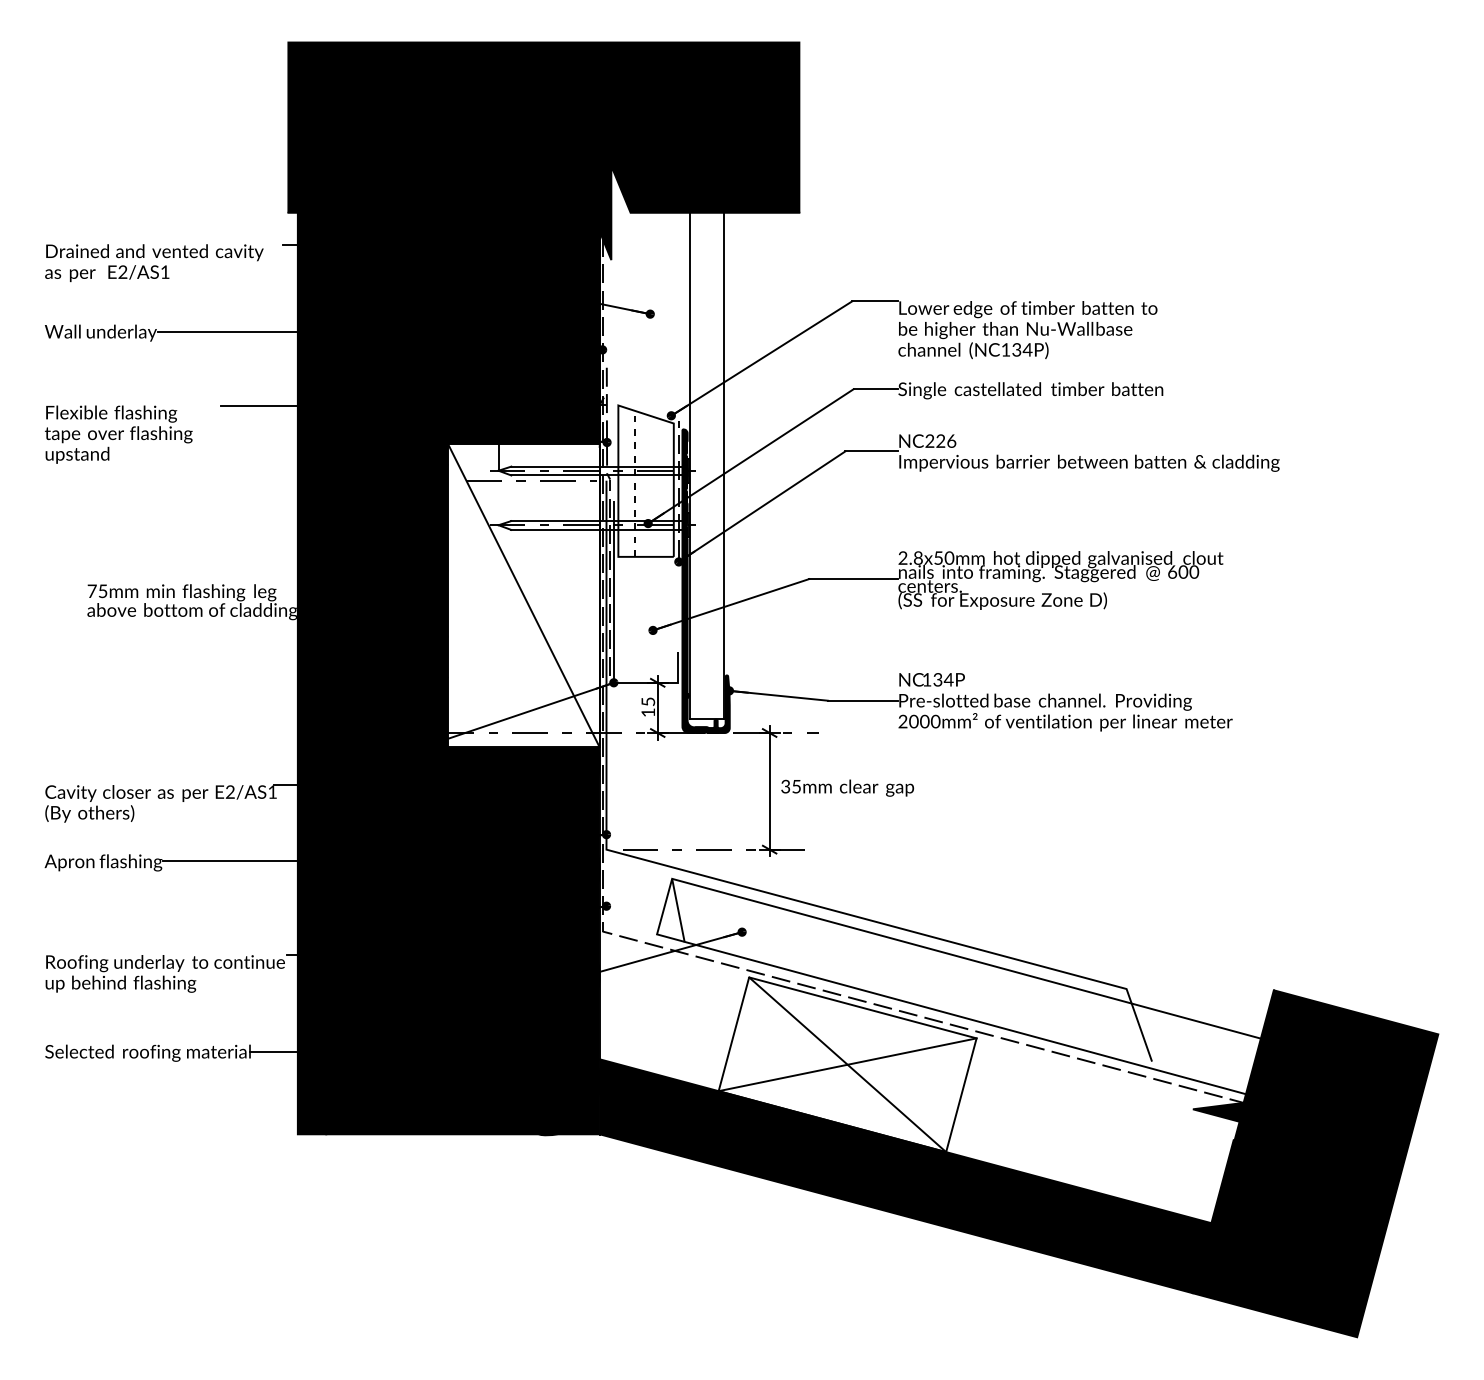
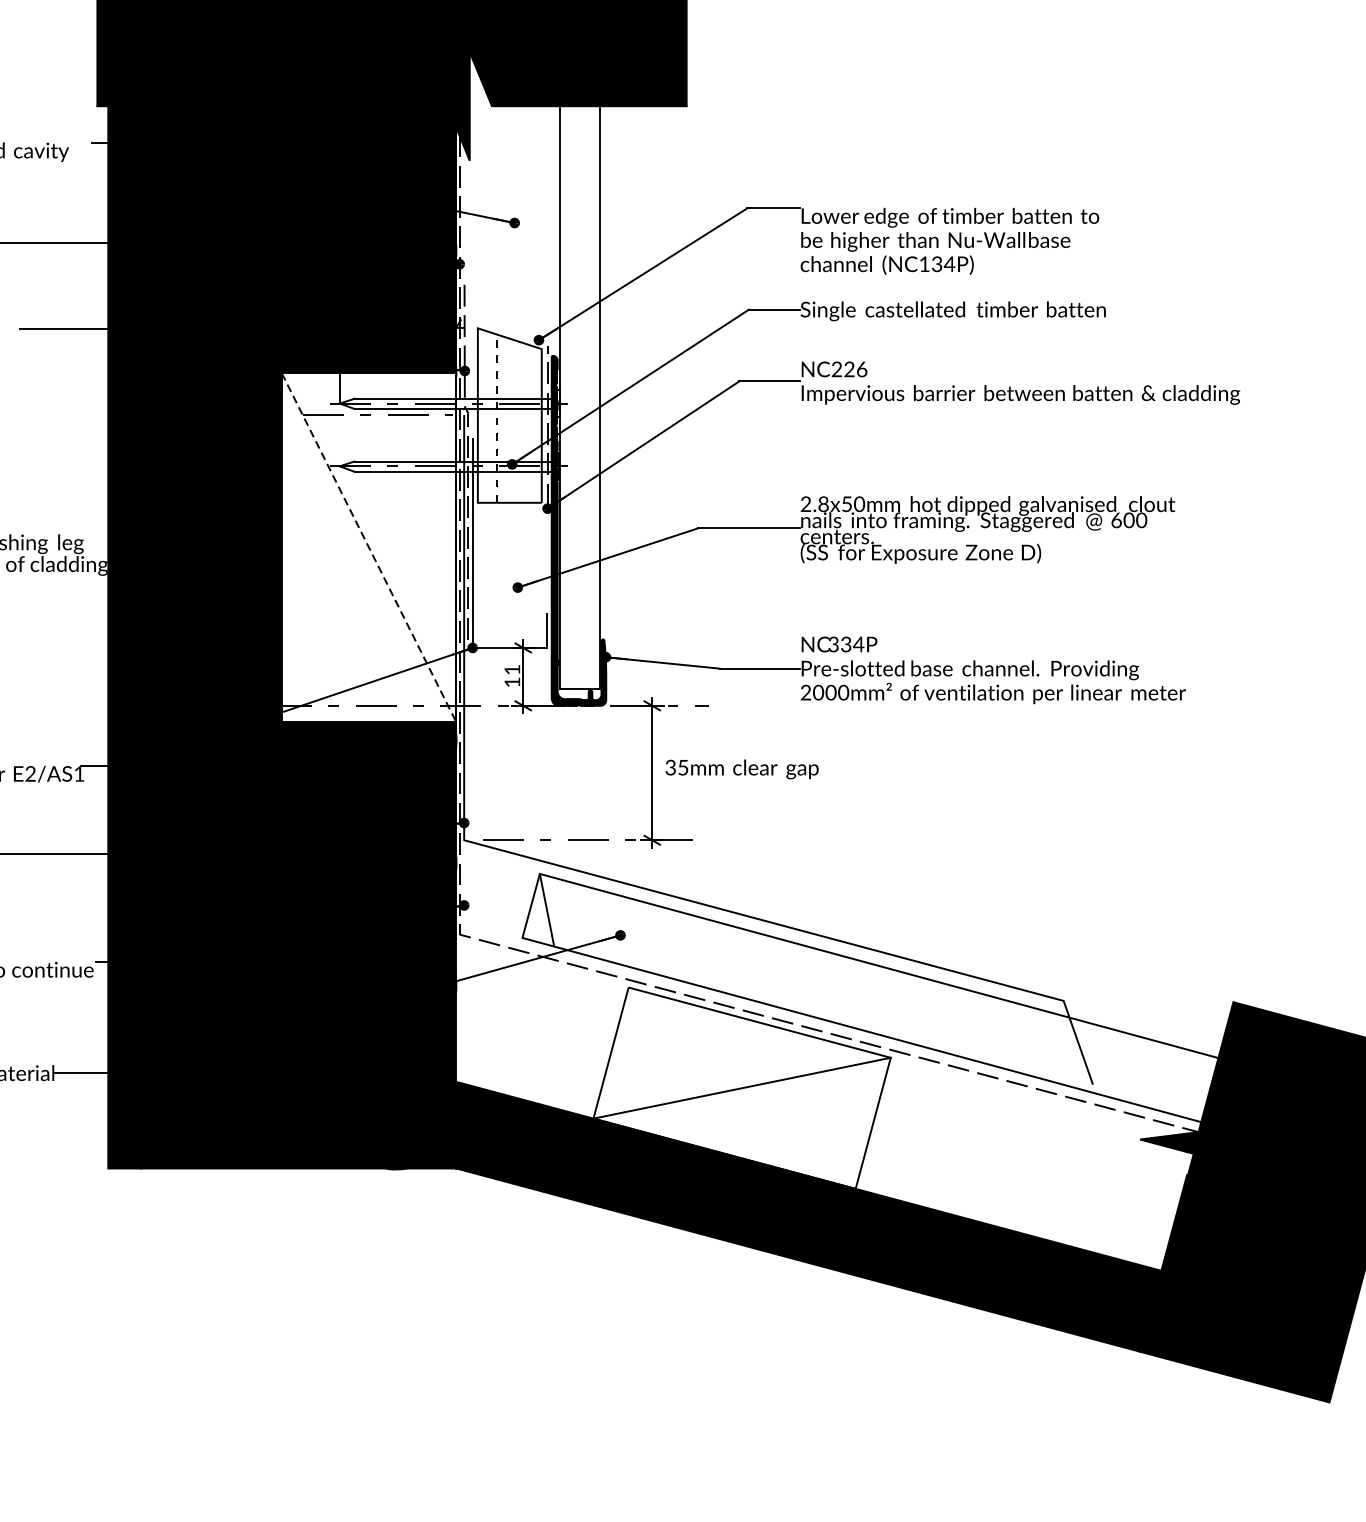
line: (524, 596) -> (369, 548), solid -> dashed
text: (926, 679) -> (833, 644), 134P -> 334P
text: (648, 701) -> (512, 669), 15 -> 11
line: (847, 1064) -> (741, 1087), removed

